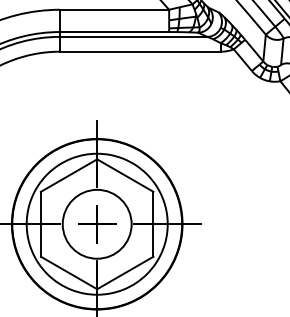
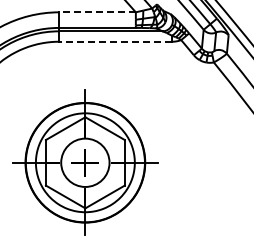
line: (114, 10) -> (97, 12), solid -> dashed
line: (140, 51) -> (115, 41), solid -> dashed

